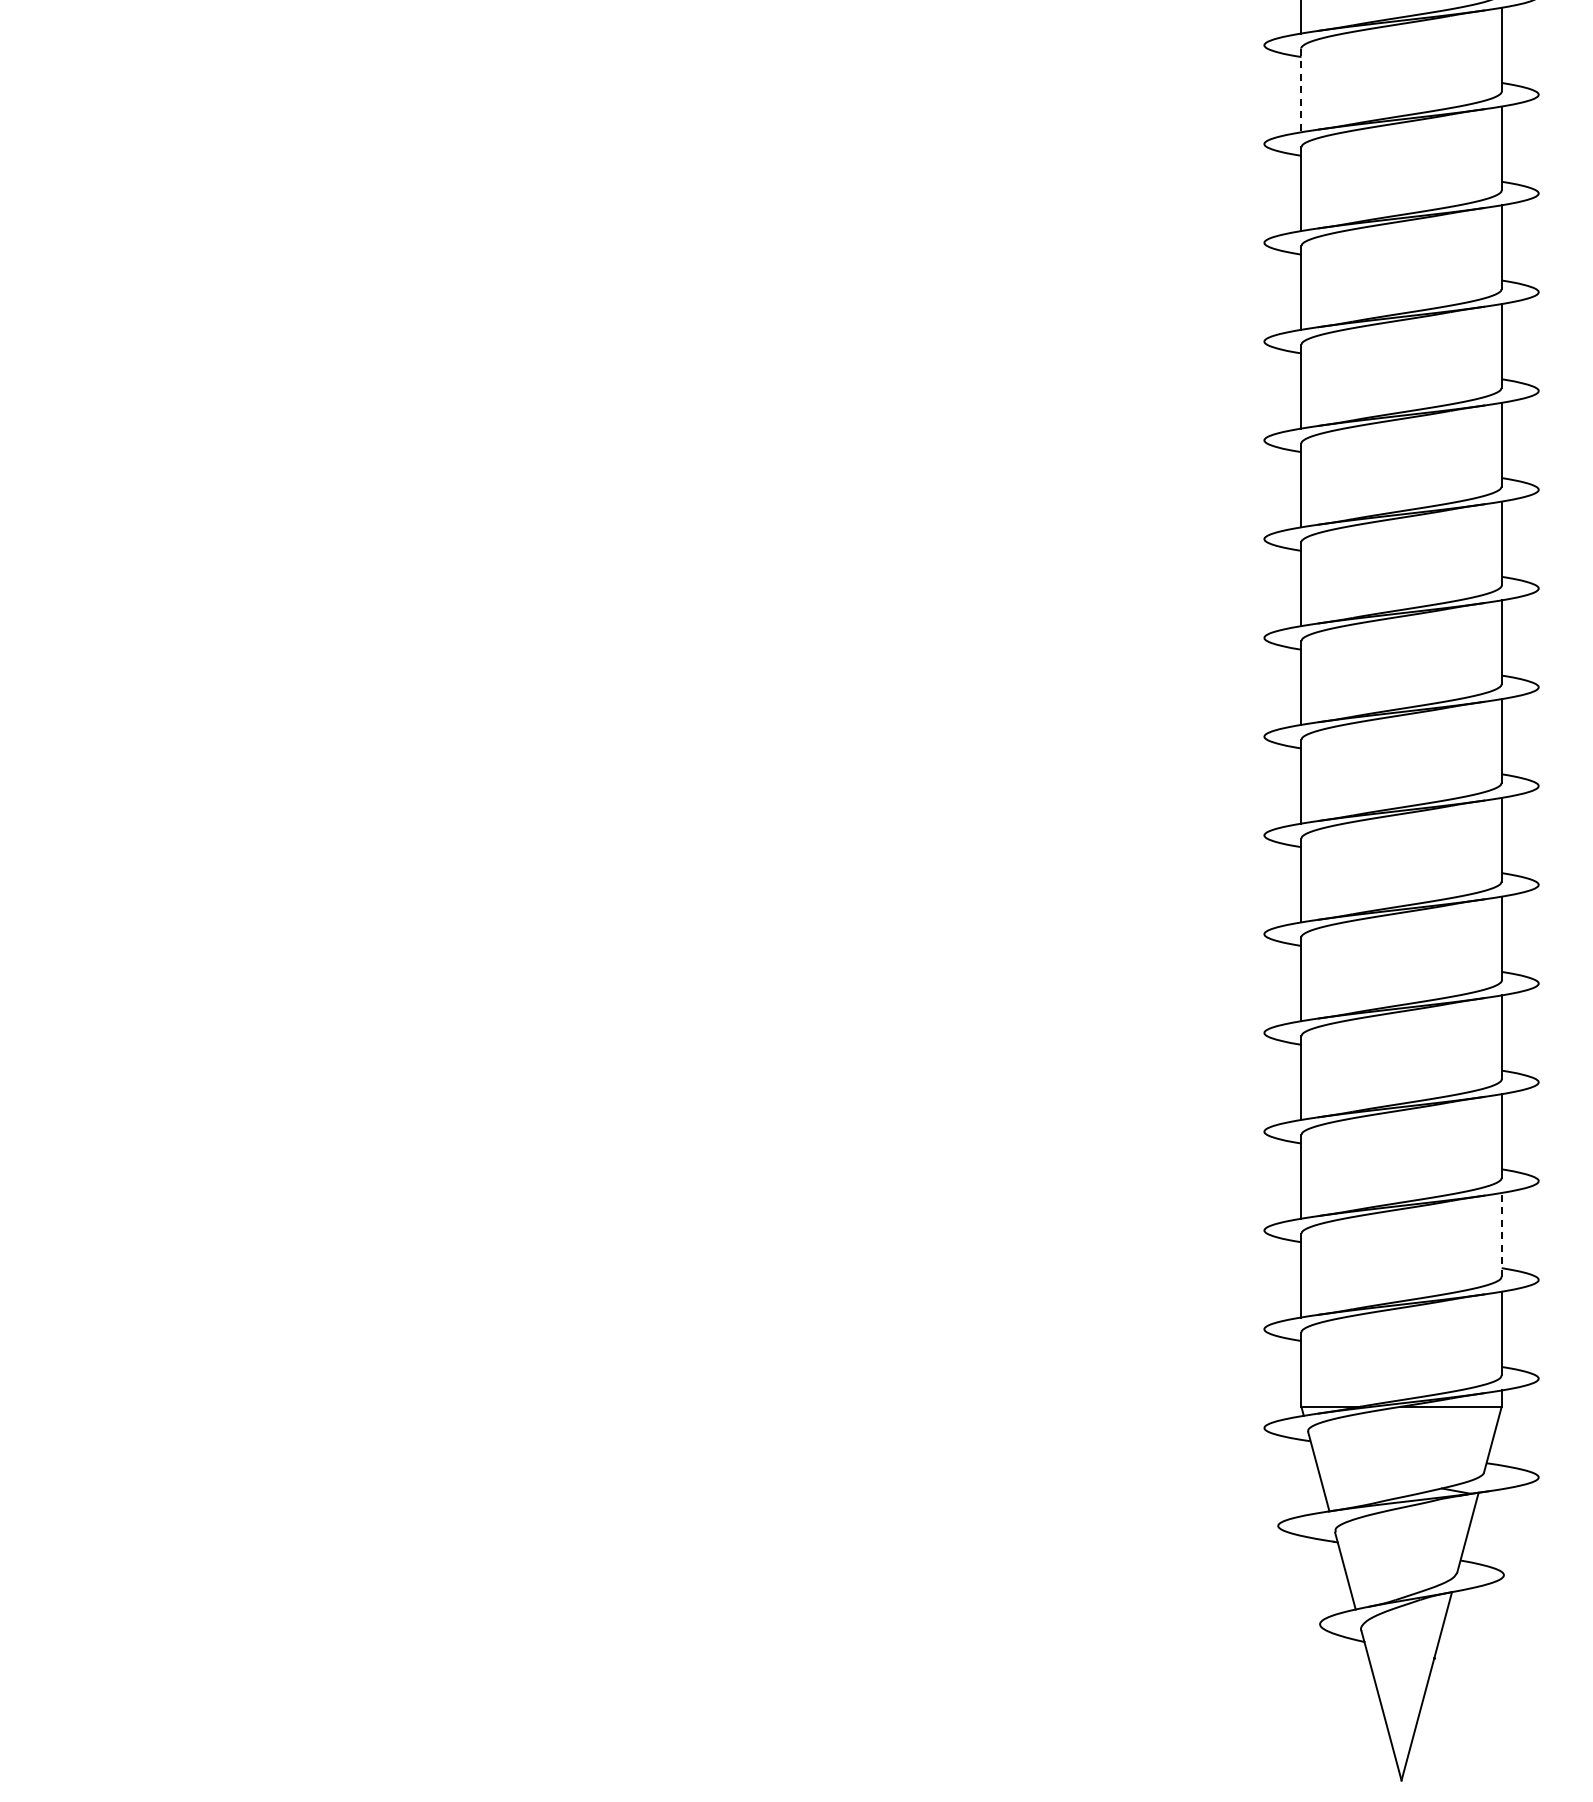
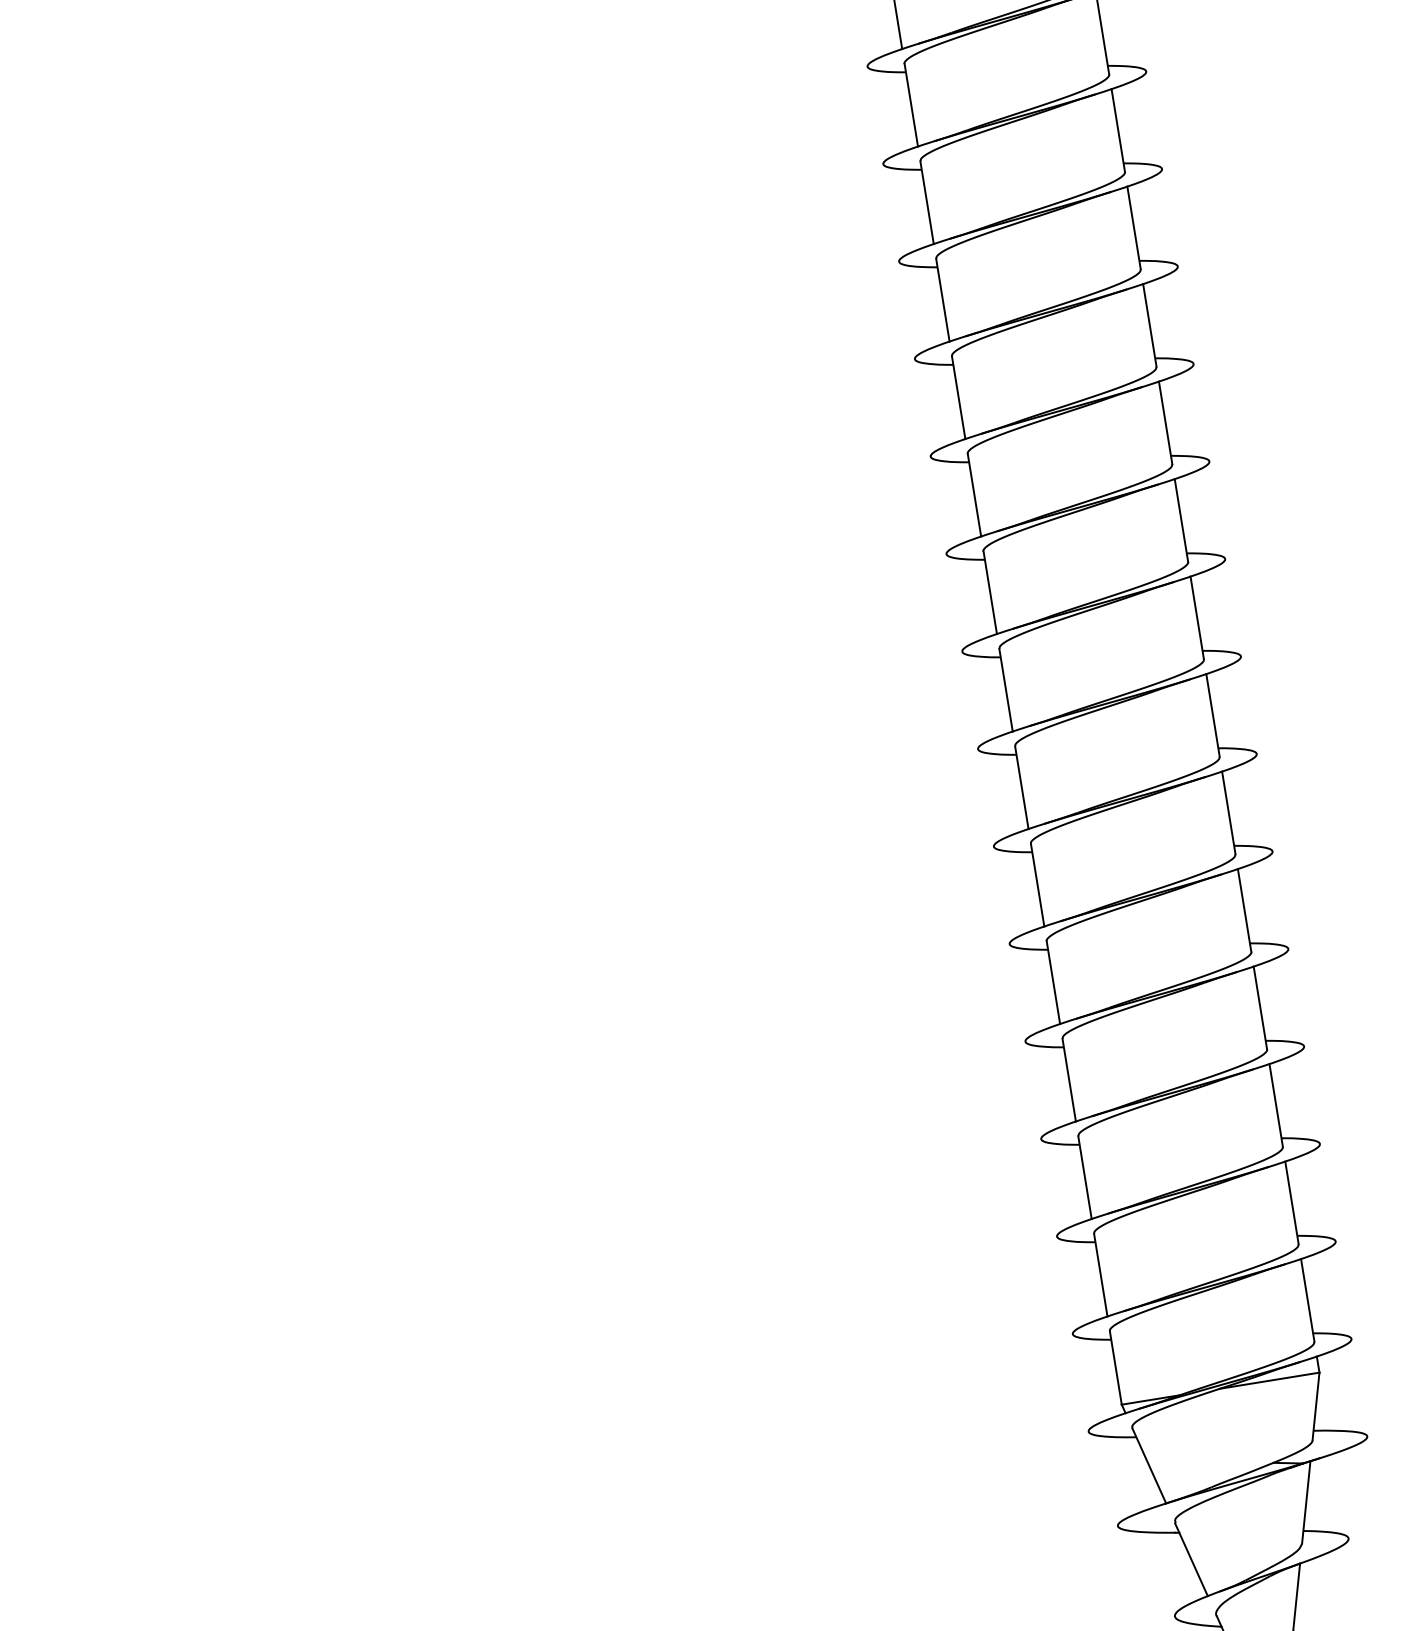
line: (1301, 90) -> (911, 105), dashed -> solid
line: (1501, 1234) -> (1291, 1202), dashed -> solid

